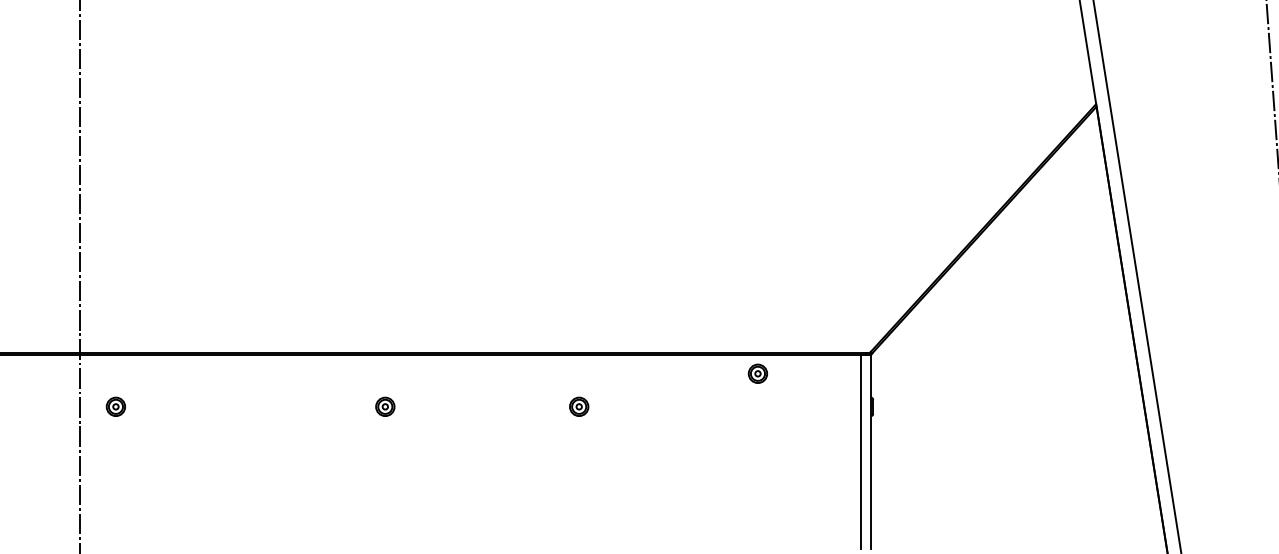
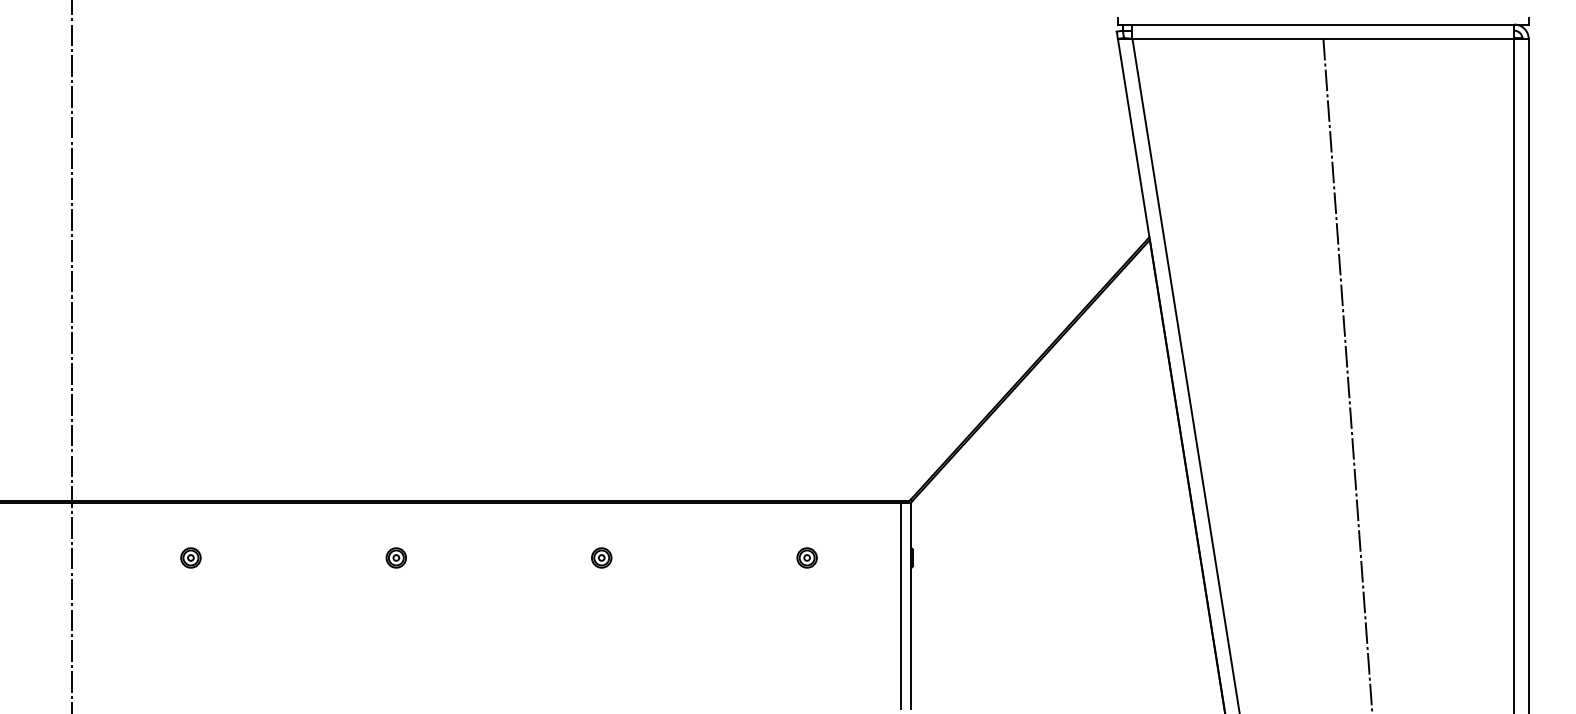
part: (757, 373) -> (806, 557), moved
part: (115, 406) -> (190, 557), moved

